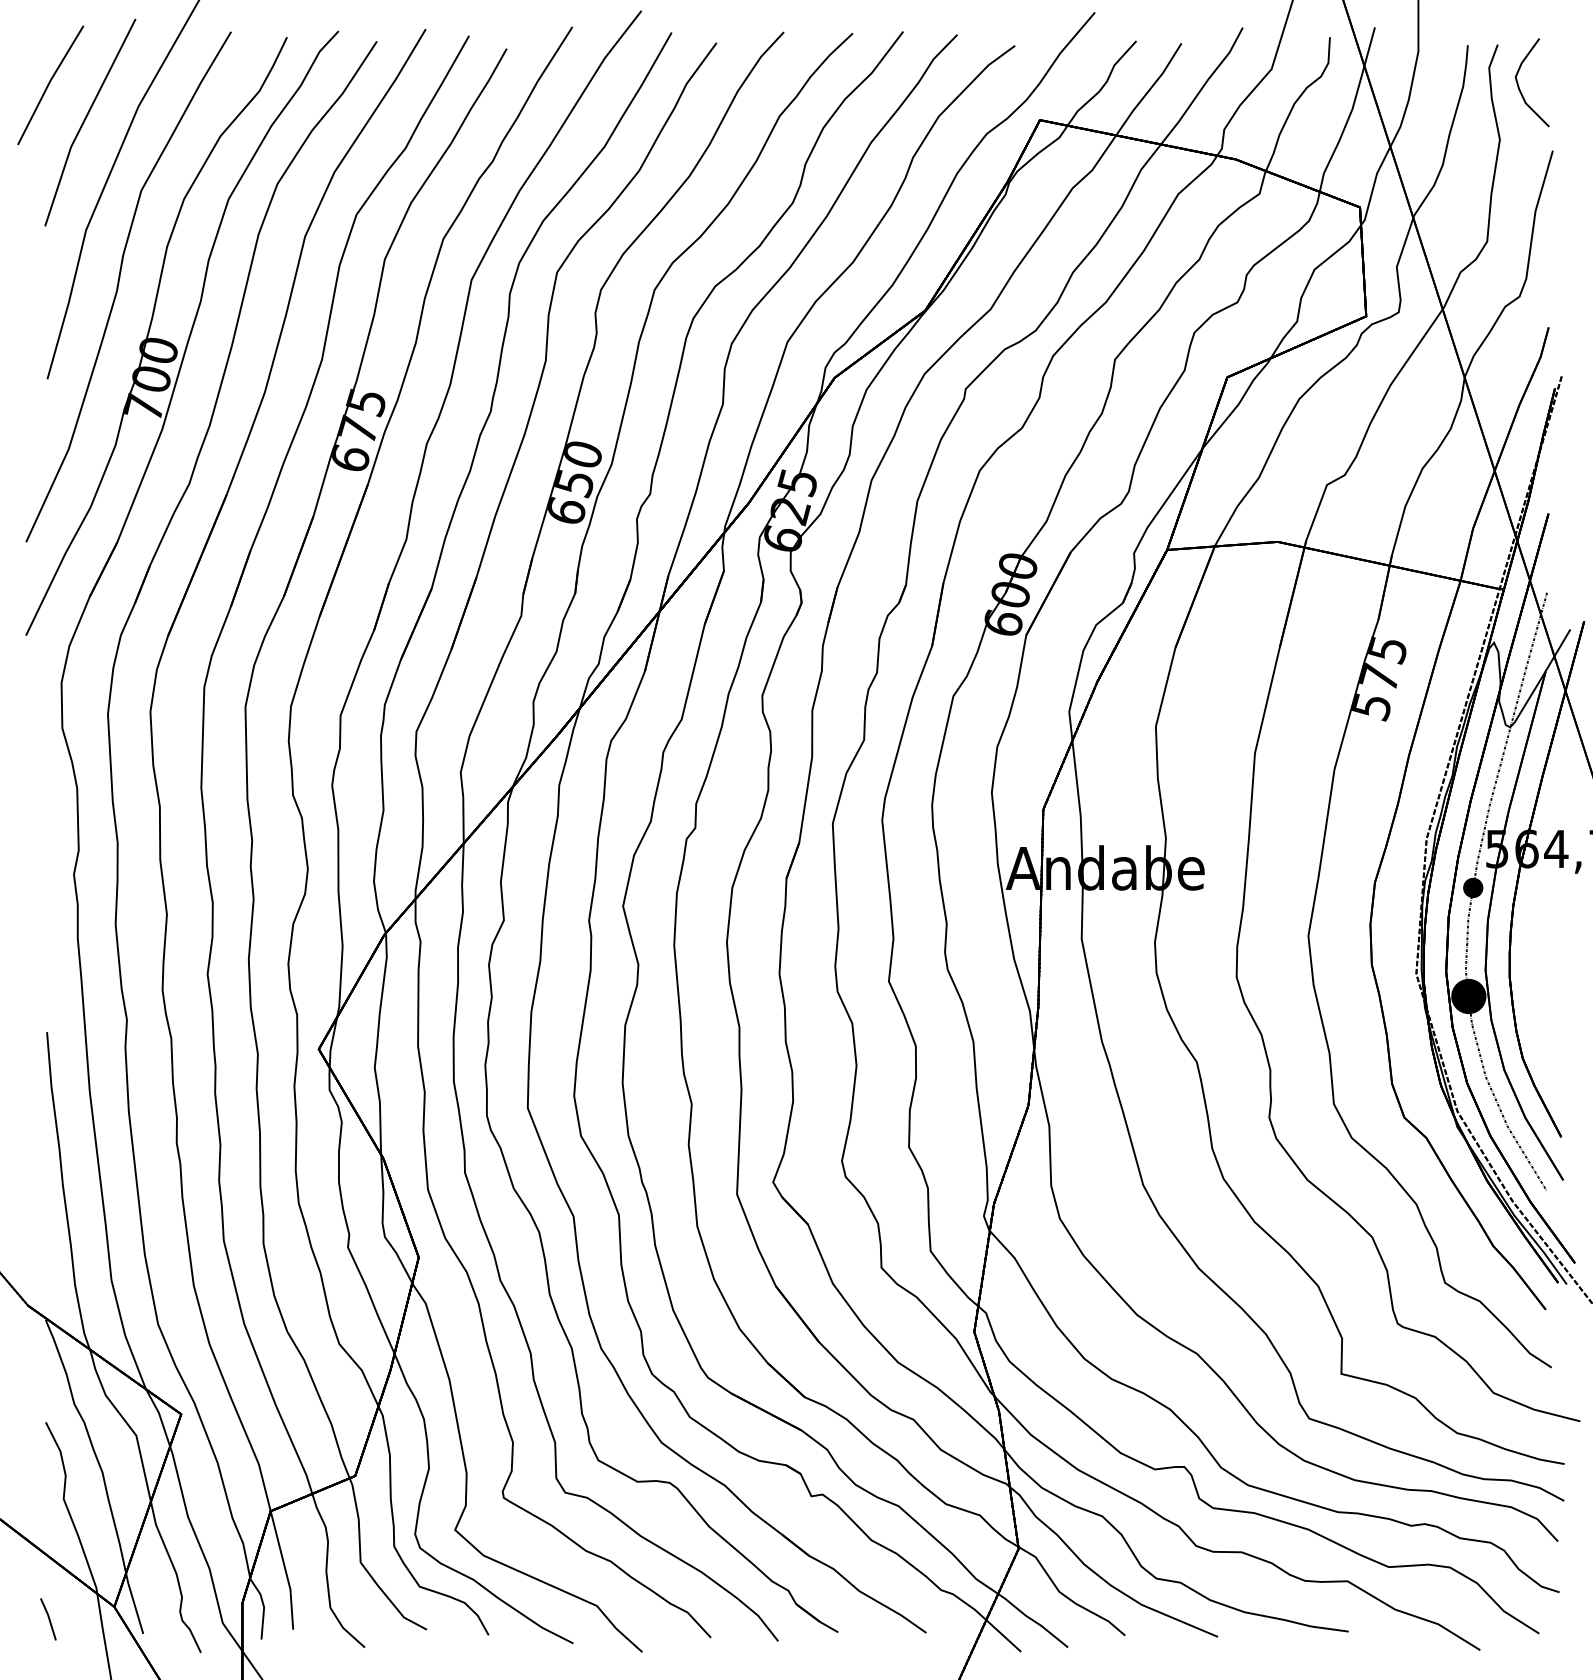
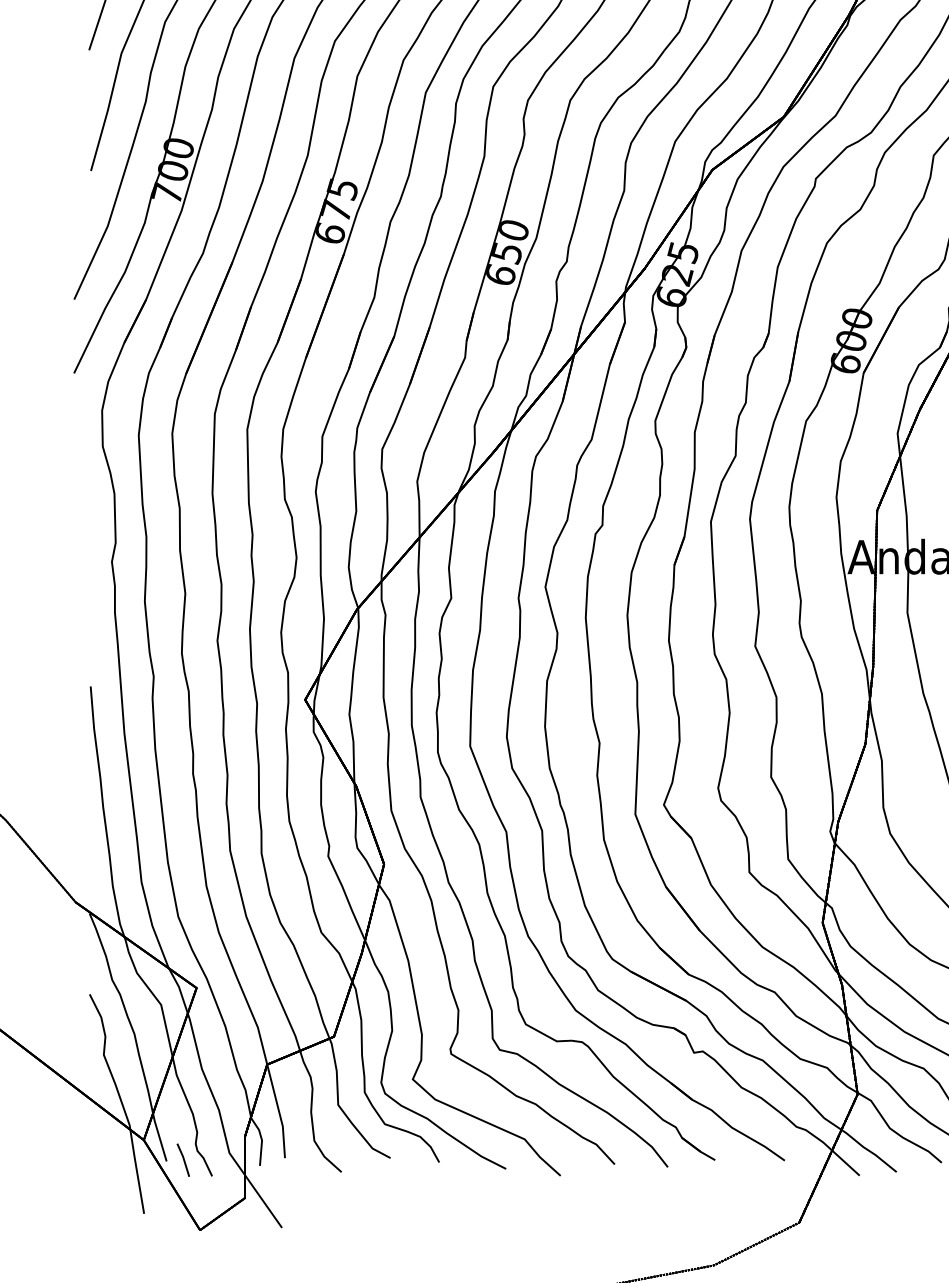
line: (48, 1619) -> (183, 1160), moved

